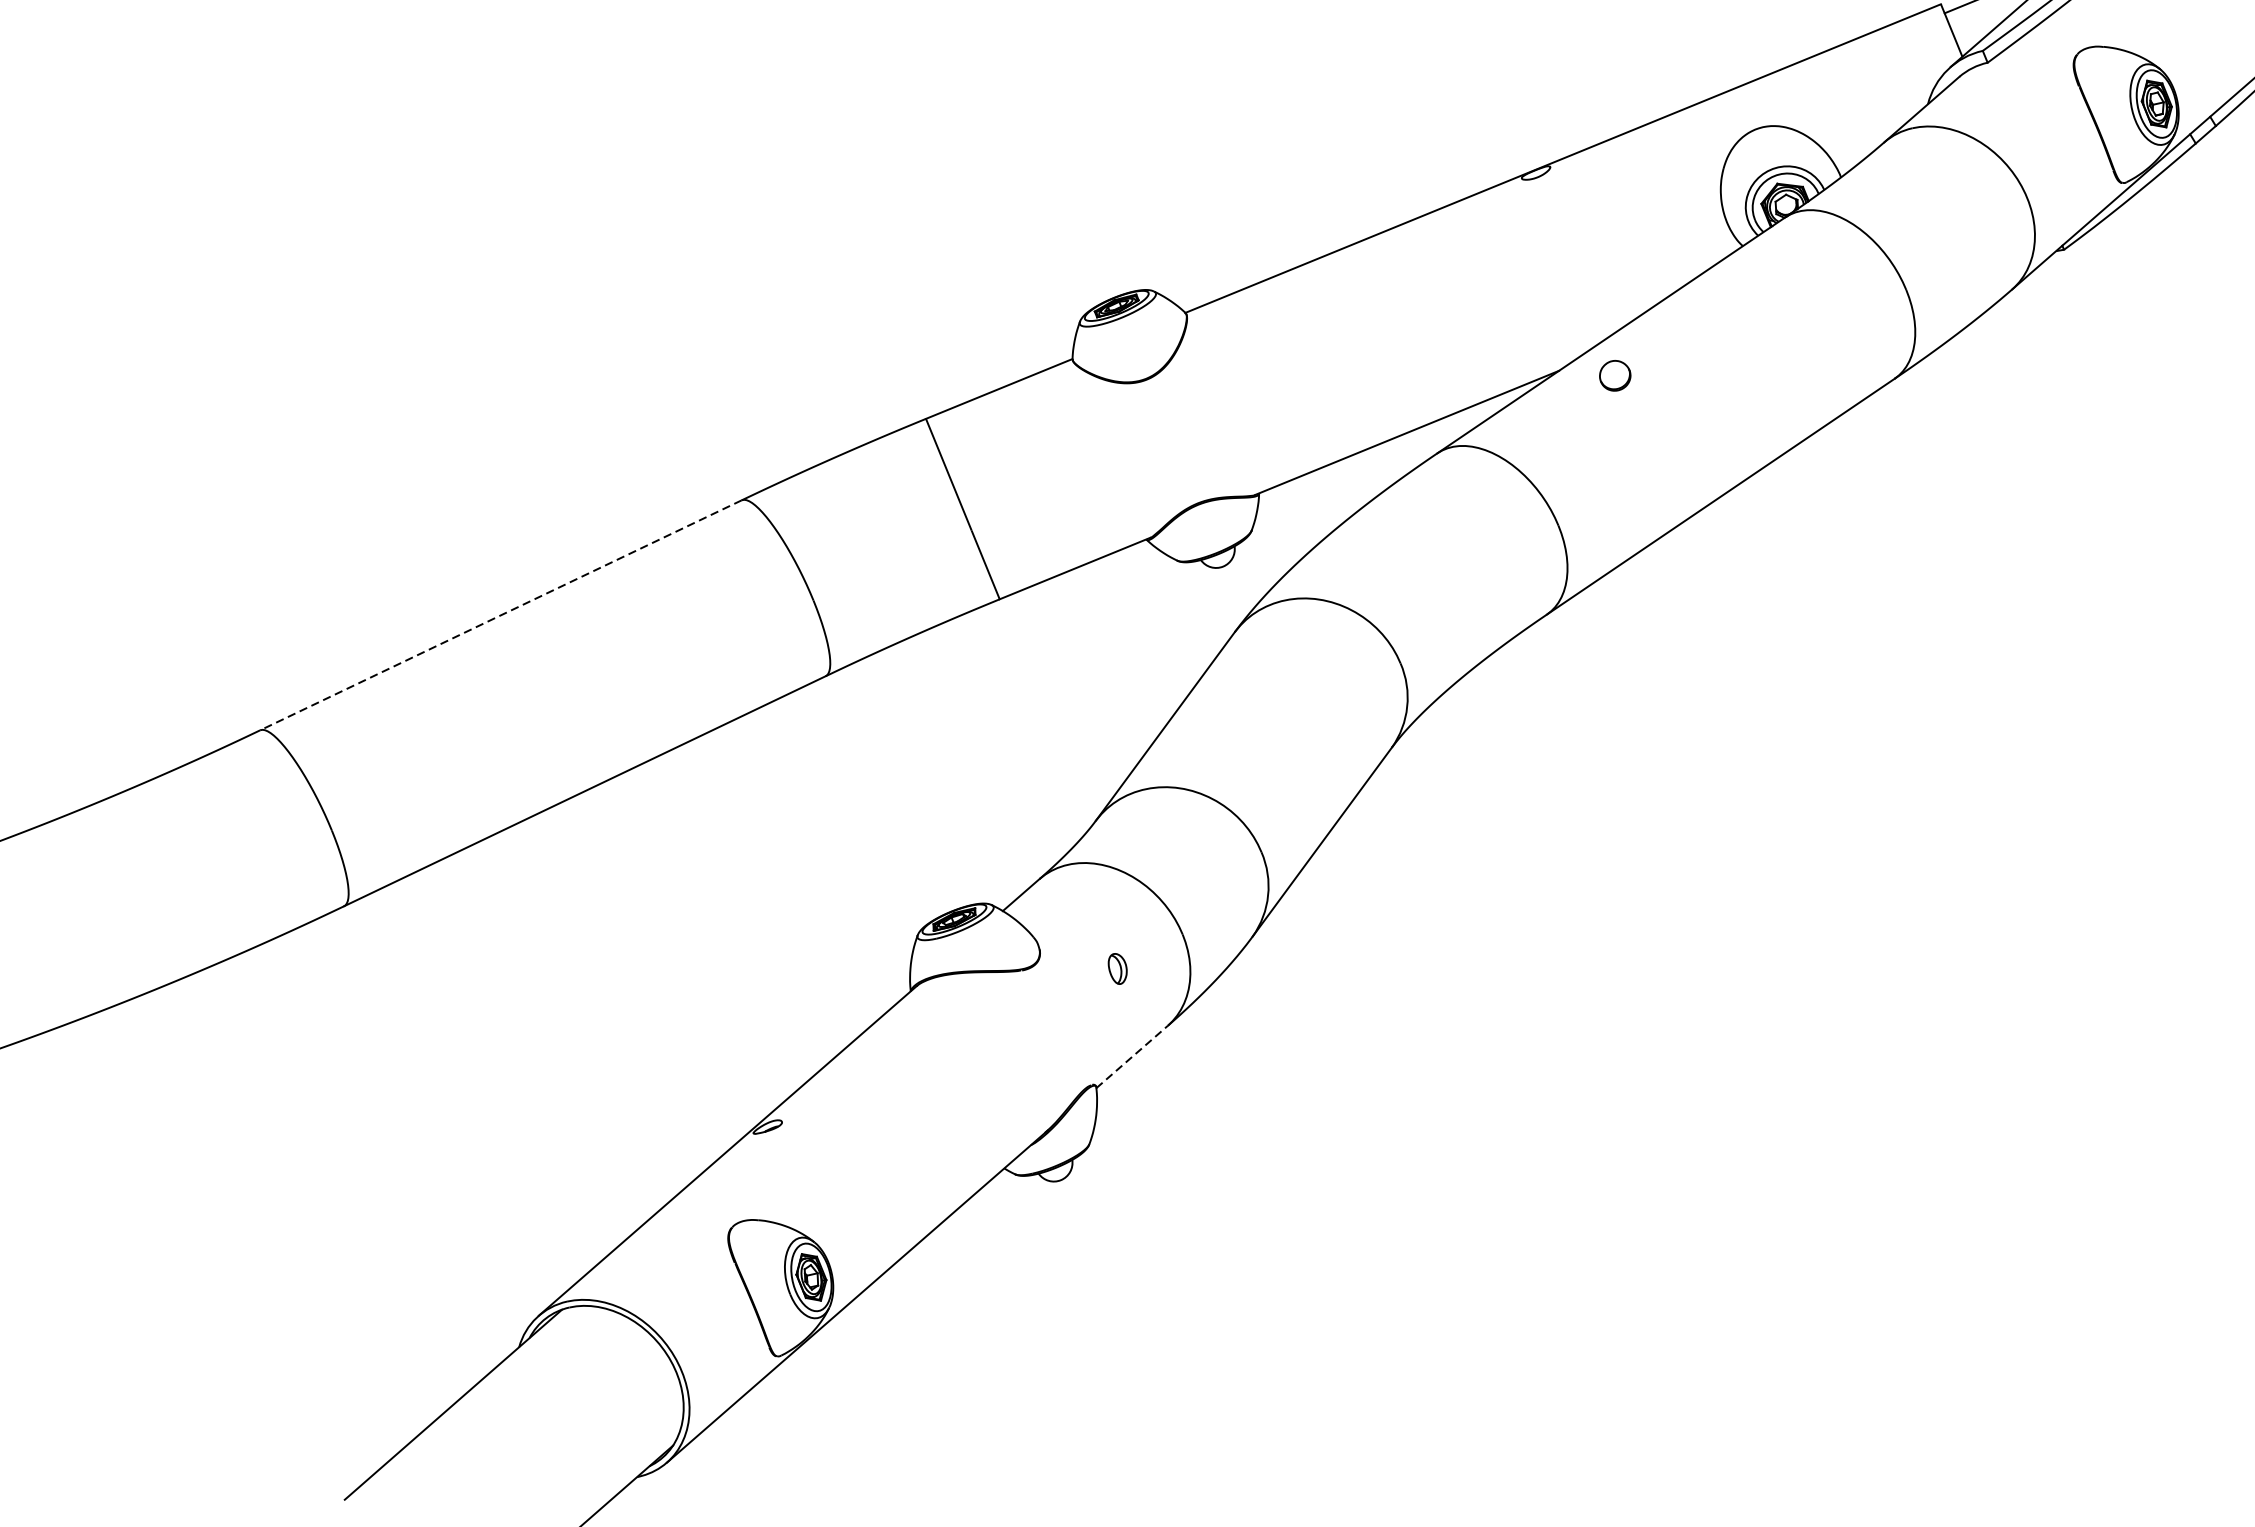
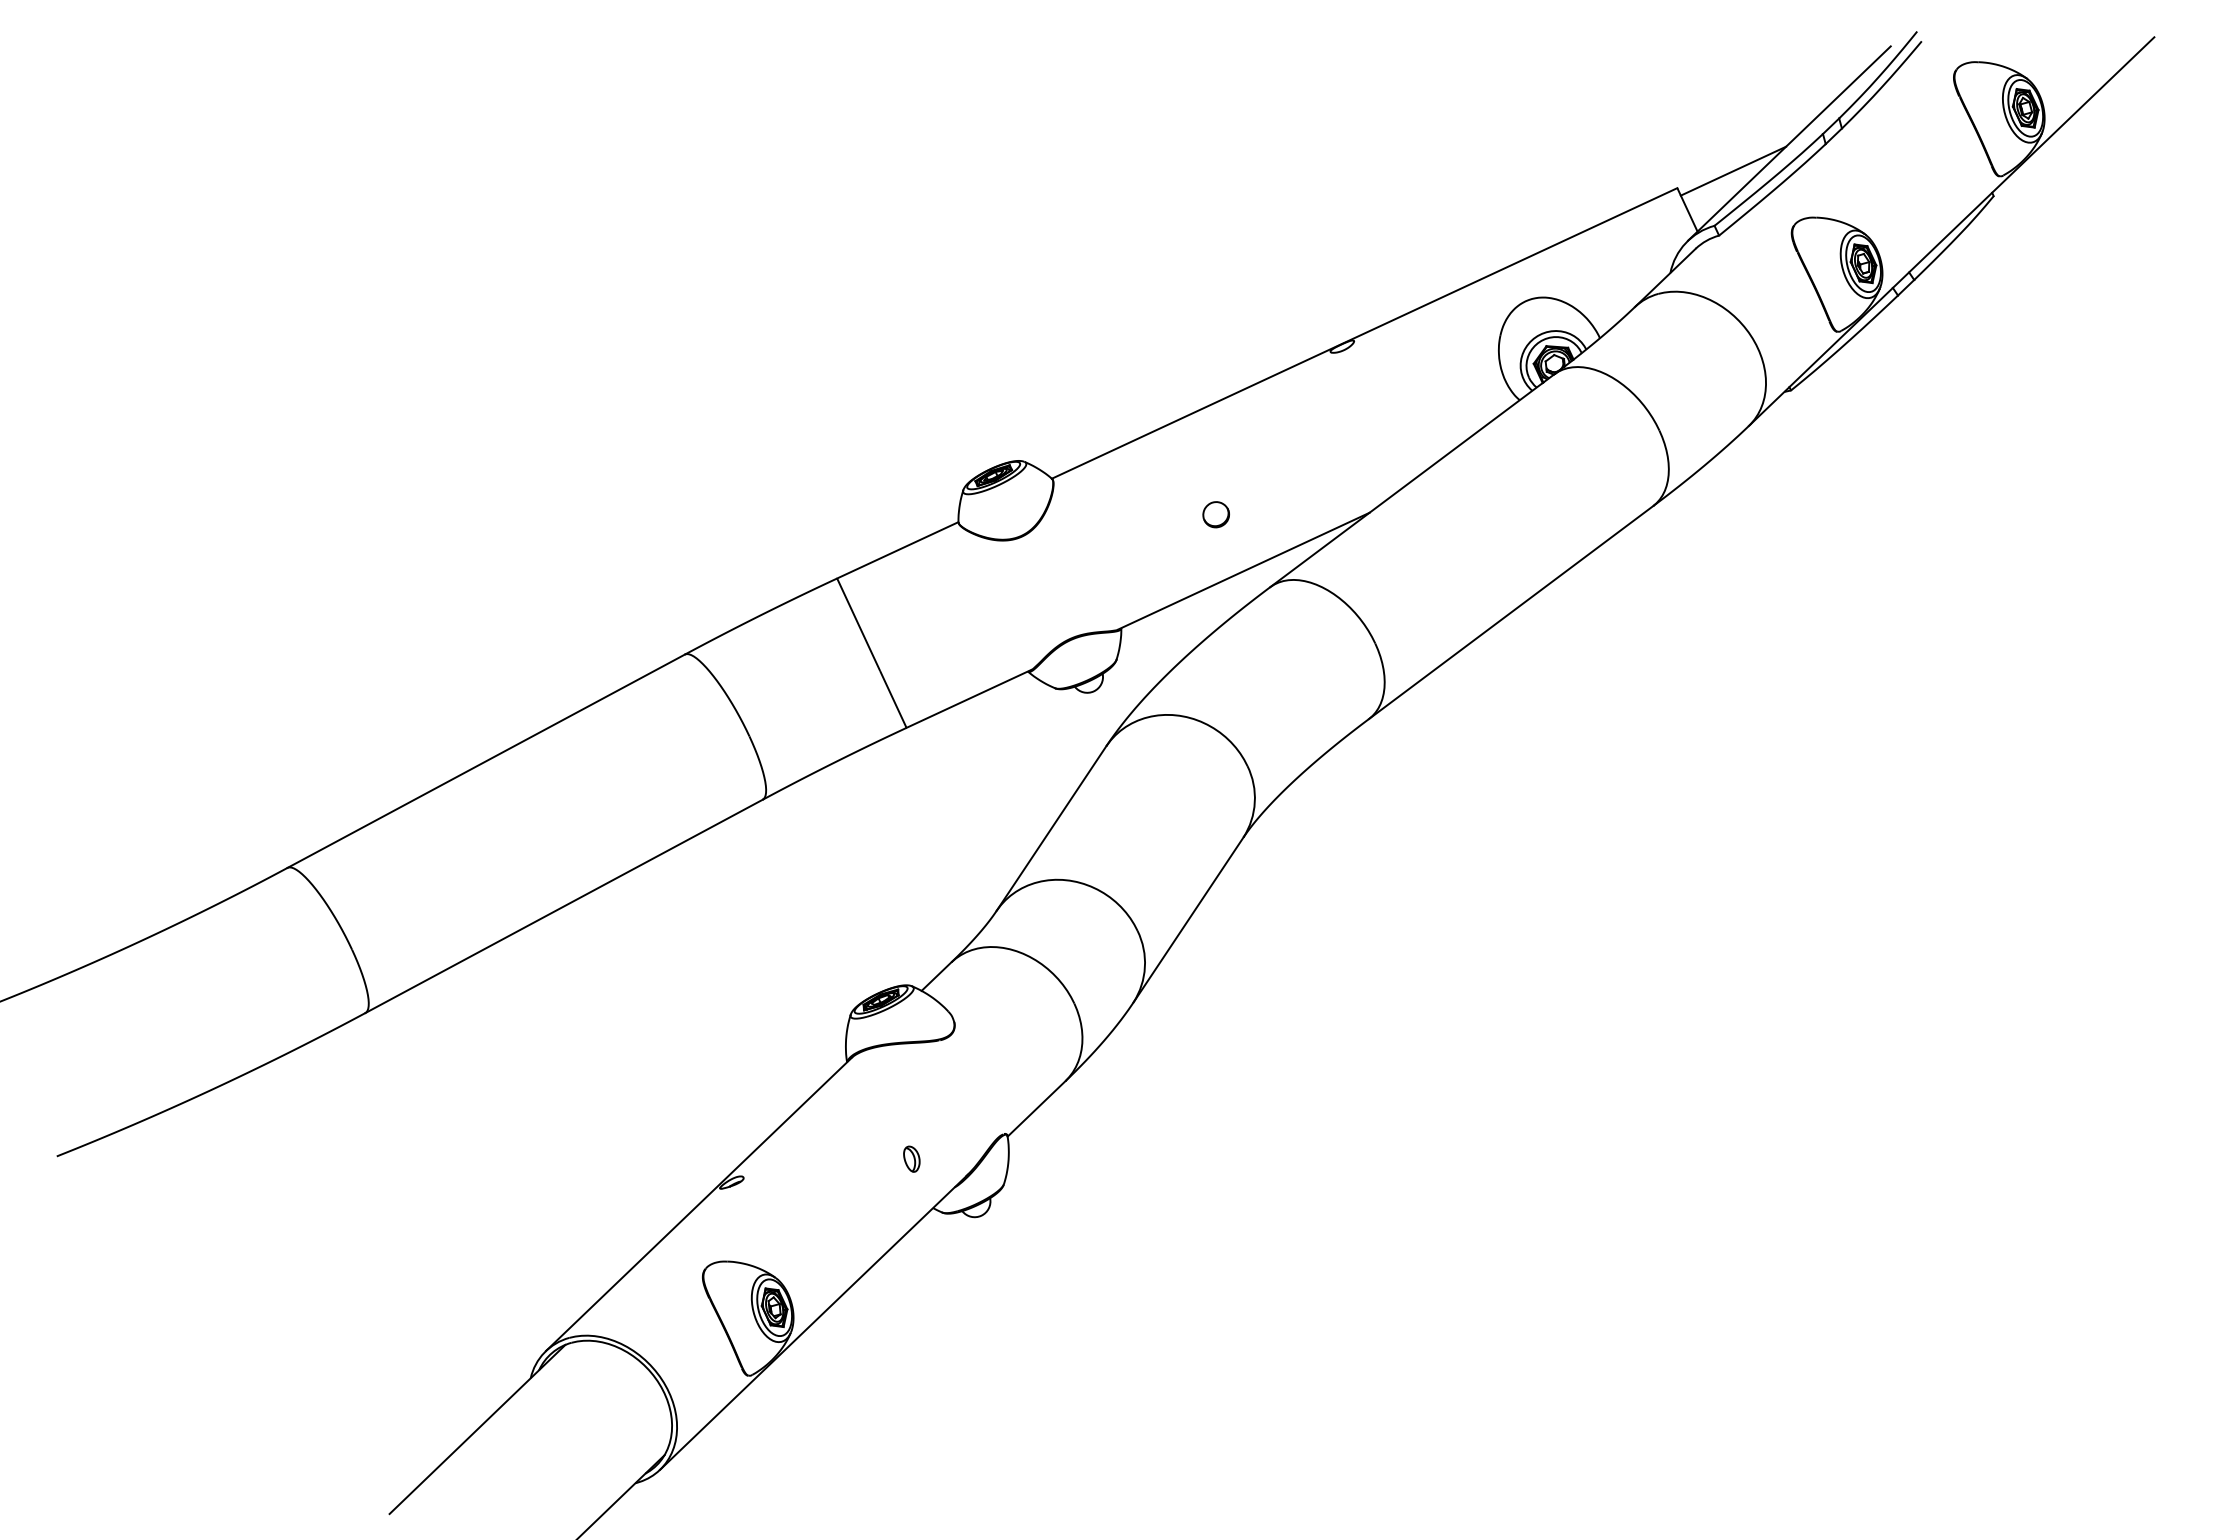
part: (1614, 375) -> (1215, 514), moved
line: (500, 615) -> (485, 761), dashed -> solid
part: (1117, 968) -> (911, 1158), moved
line: (1132, 1056) -> (1036, 1108), dashed -> solid

